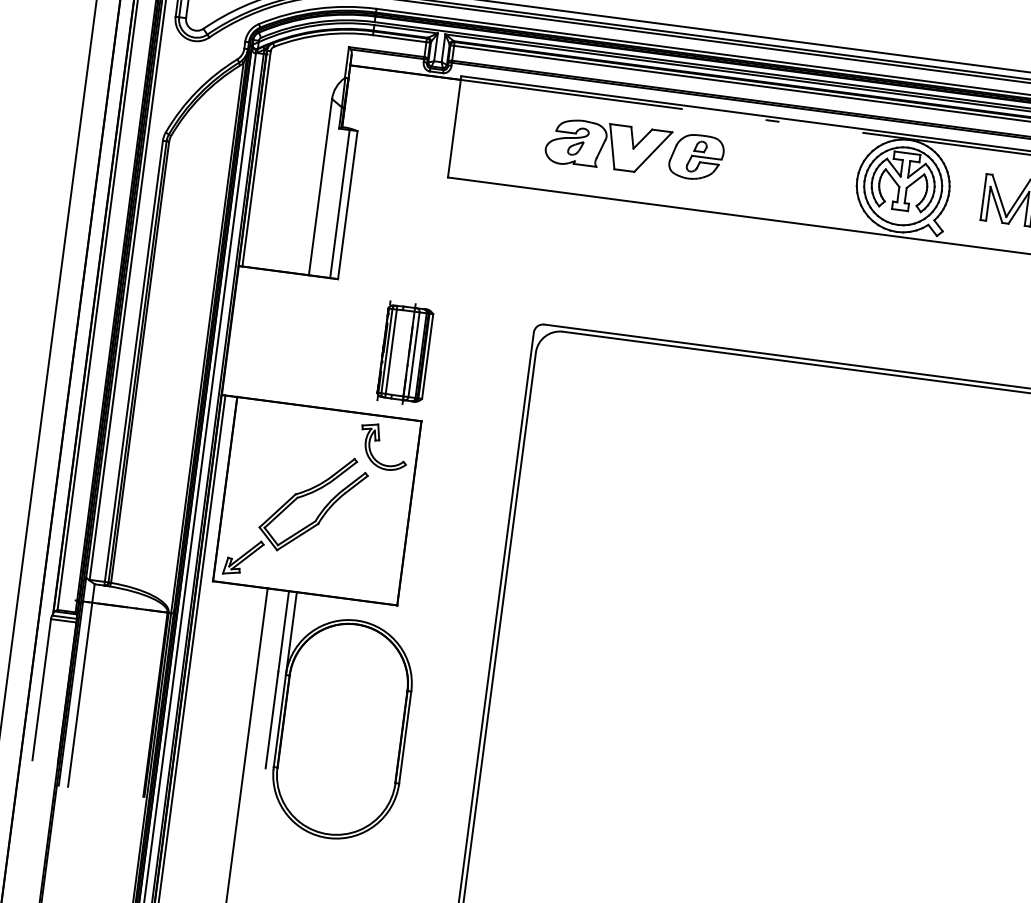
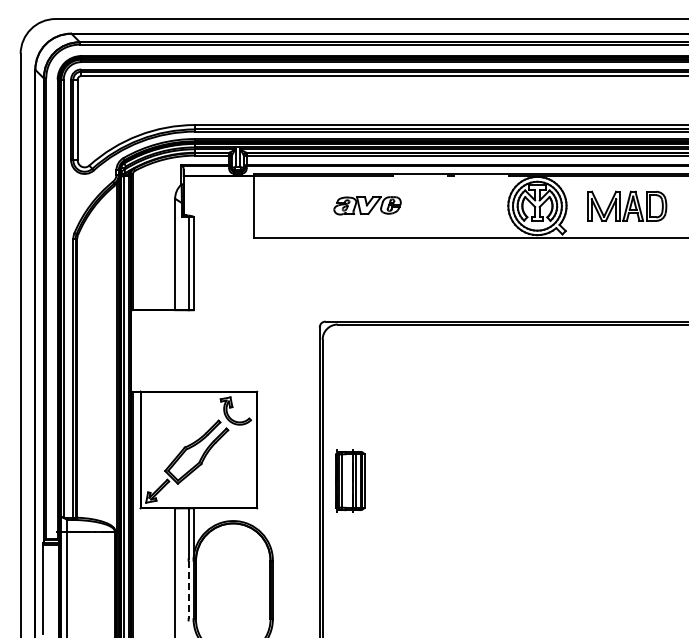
part: (634, 149) -> (367, 205), size x0.6
part: (405, 352) -> (350, 480), moved
line: (271, 721) -> (188, 590), solid -> dashed

